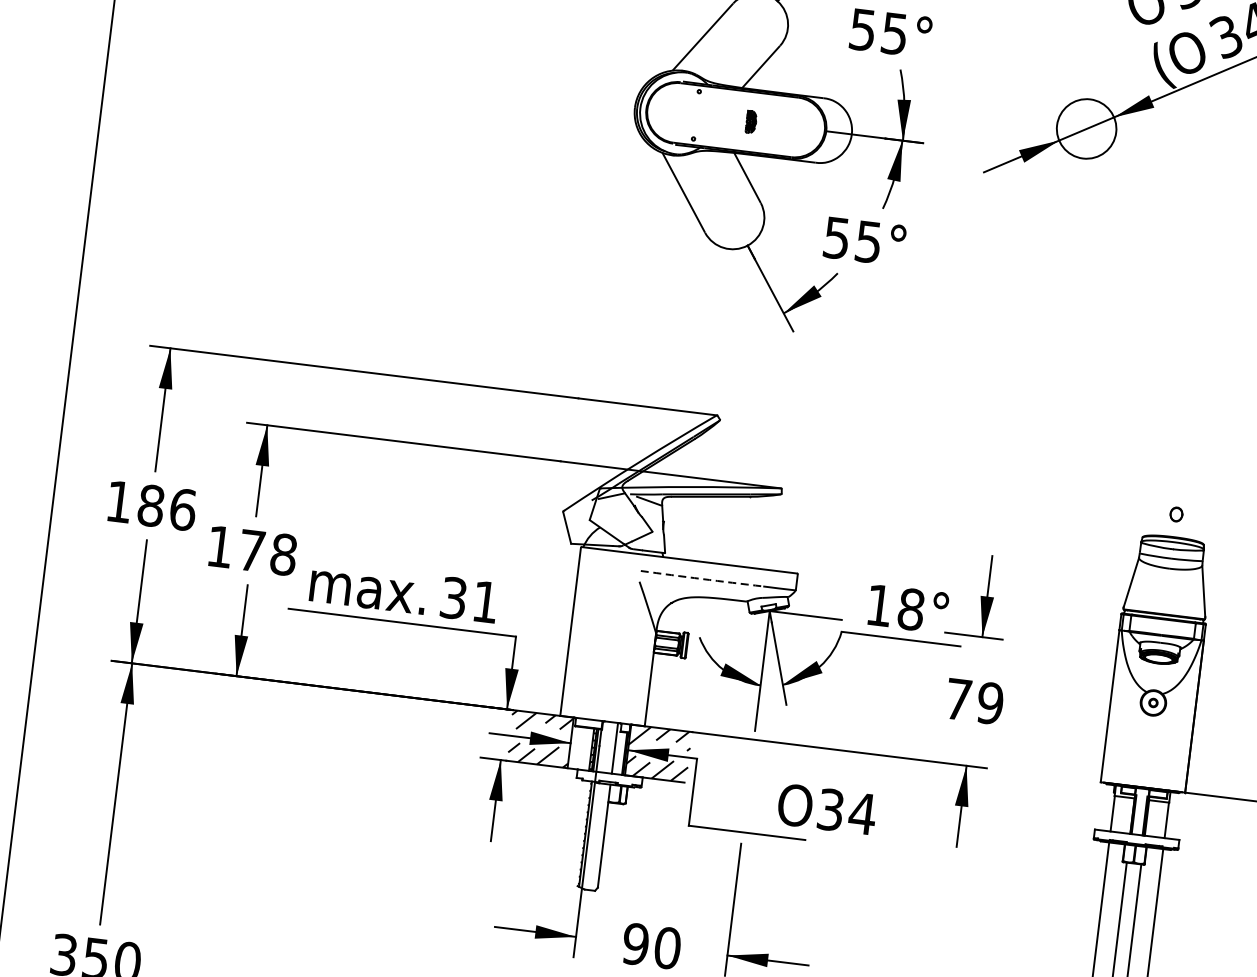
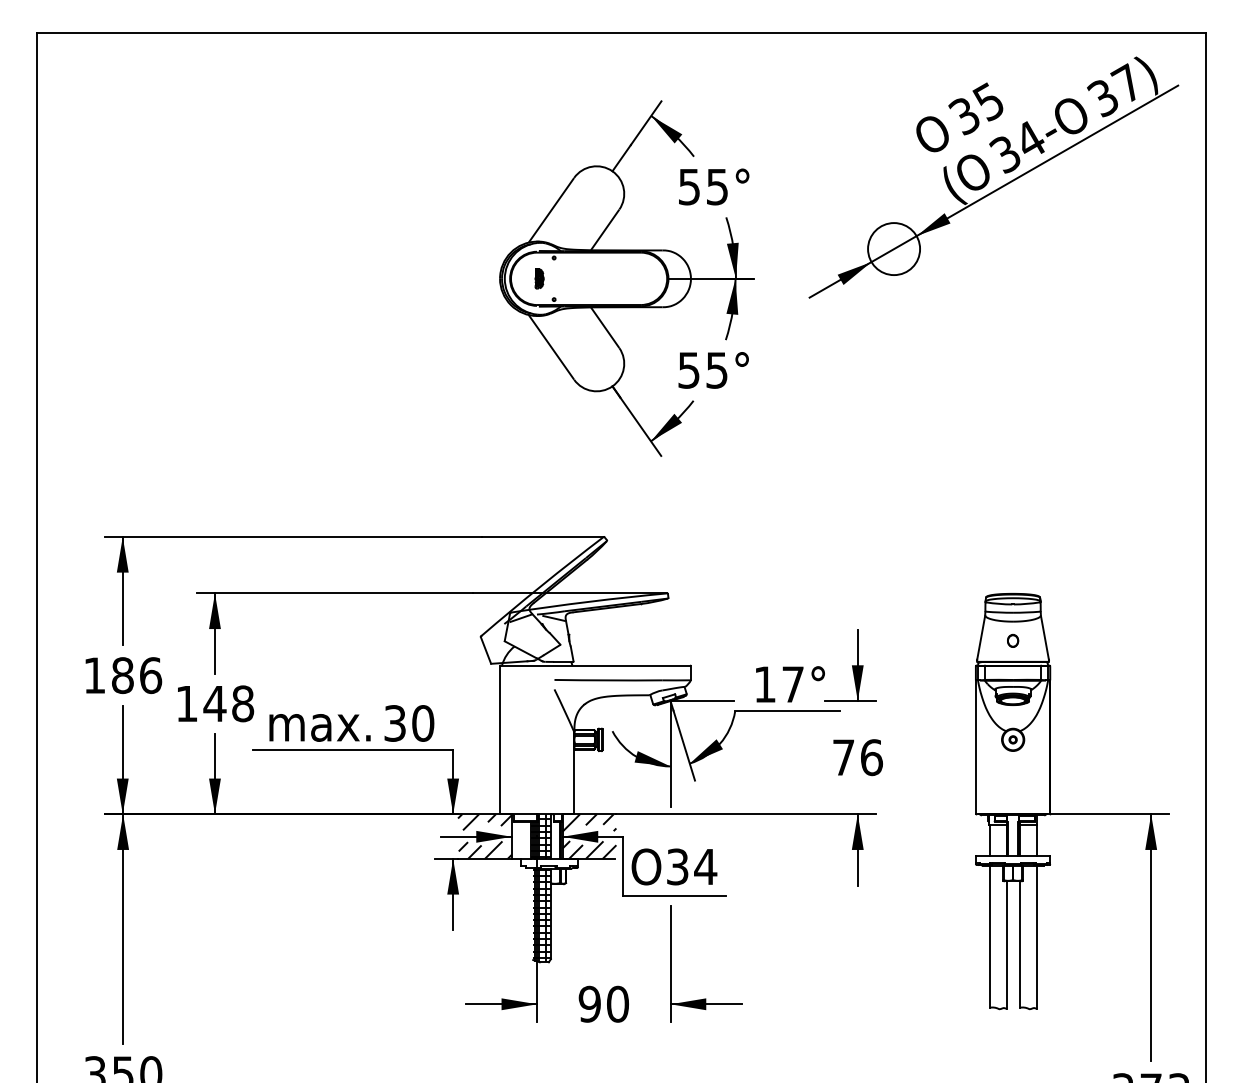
part: (751, 121) -> (539, 278), moved
part: (1177, 514) -> (1013, 640), moved
text: (251, 550) -> (214, 703), 178 -> 148
arc: (702, 579) -> (608, 680), dashed -> solid
text: (486, 602) -> (423, 723), 31 -> 30
text: (911, 609) -> (793, 684), 18° -> 17°
text: (990, 703) -> (871, 757), 79 -> 76
hatch: (605, 747) -> (542, 836), added
text: (827, 808) -> (674, 866), moved
hatch: (594, 836) -> (542, 915), added

